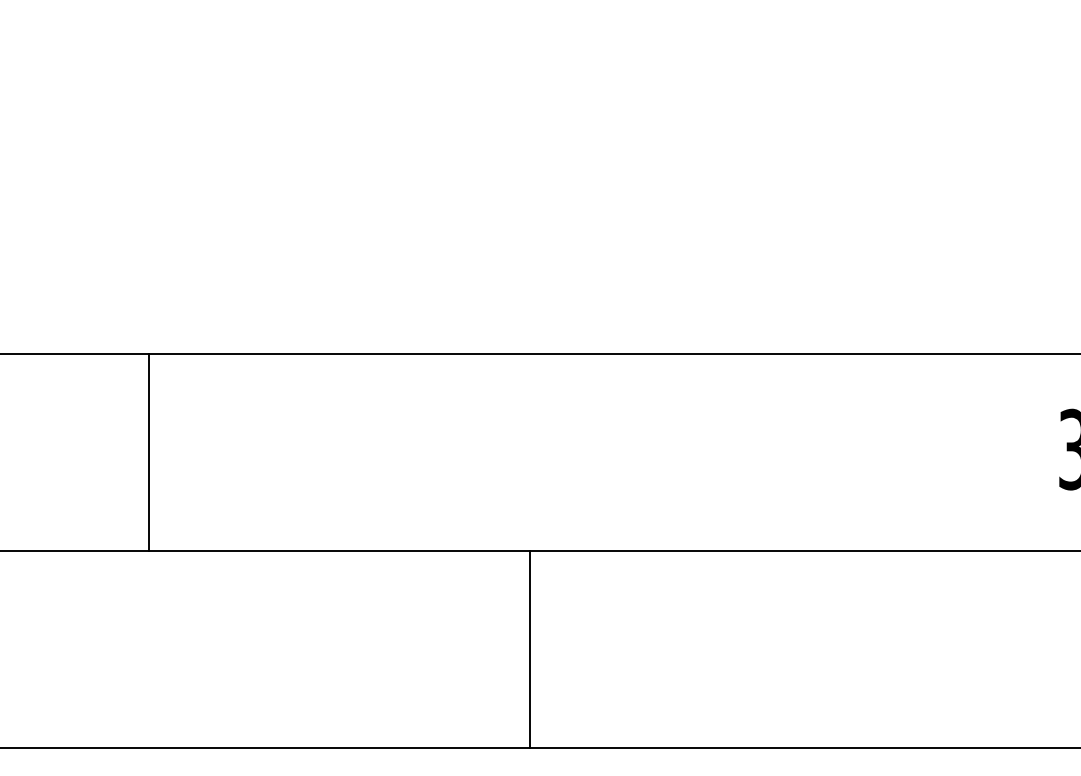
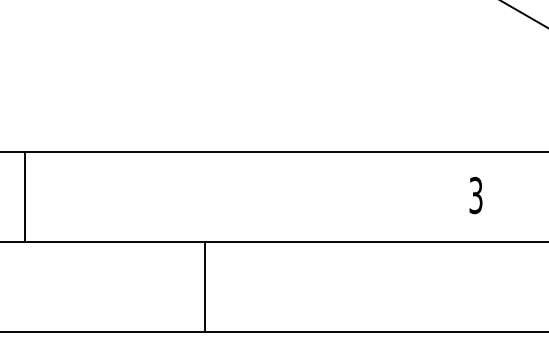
line: (148, 451) -> (24, 196), moved
line: (529, 648) -> (204, 286), moved

